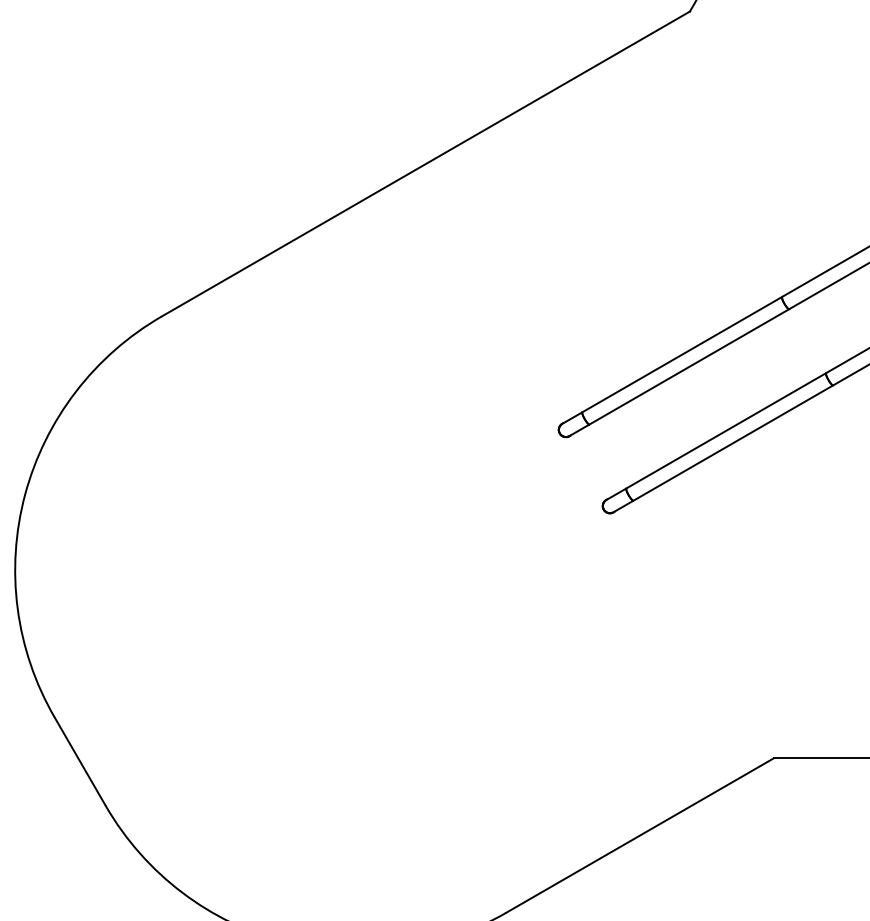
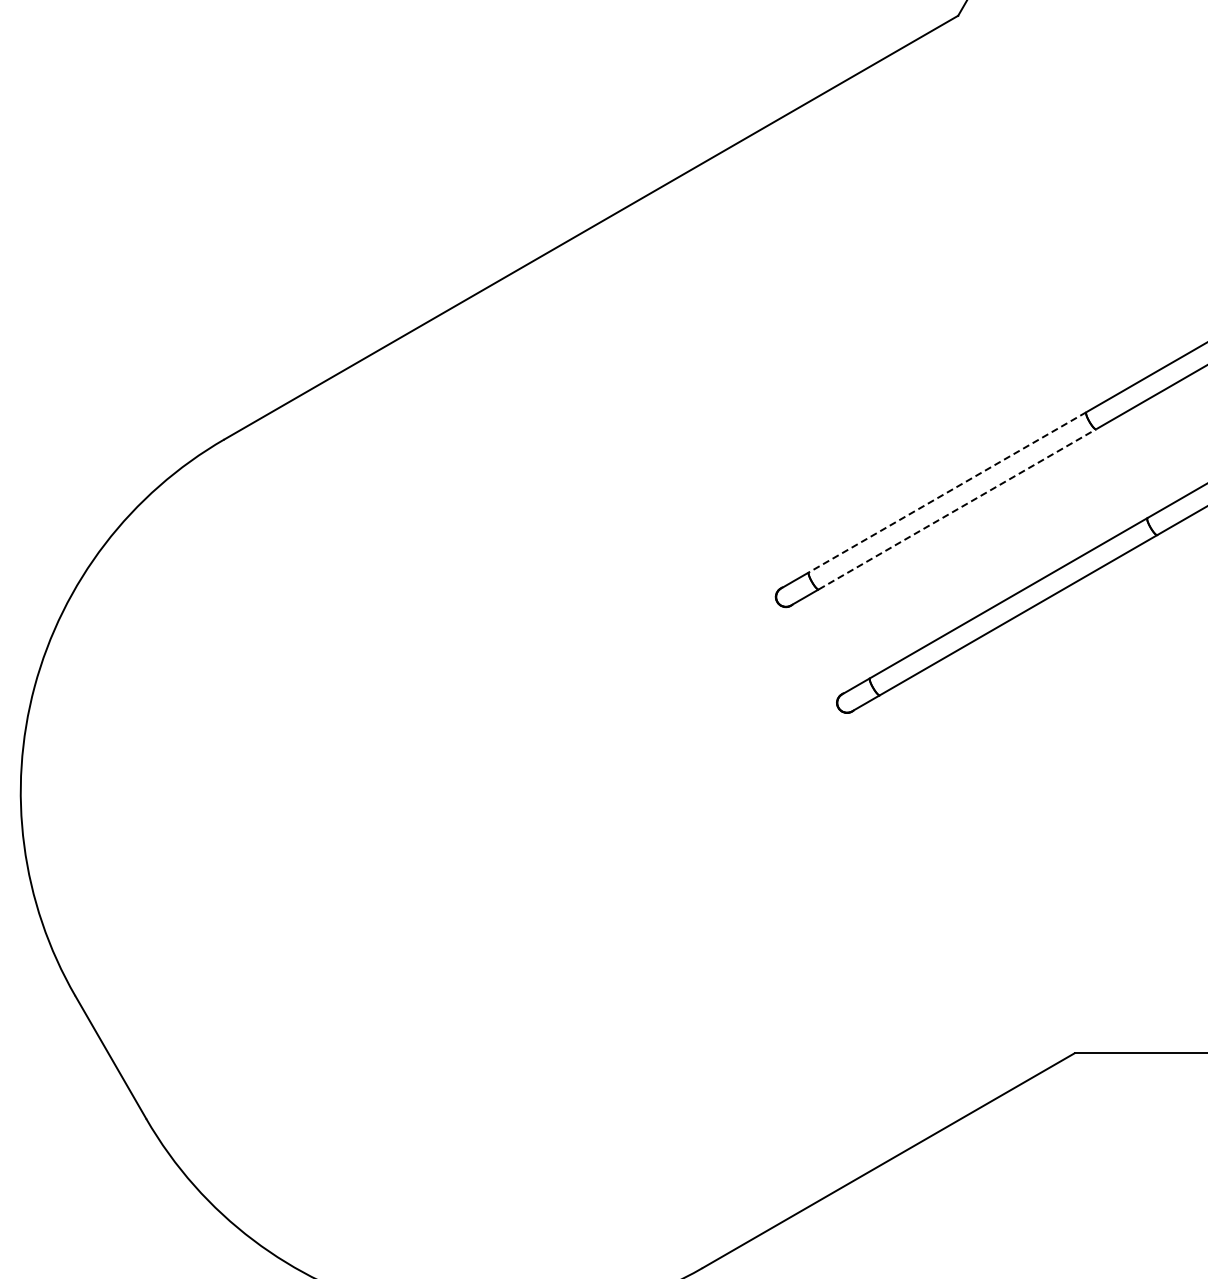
line: (682, 354) -> (947, 492), solid -> dashed
line: (689, 366) -> (957, 509), solid -> dashed

